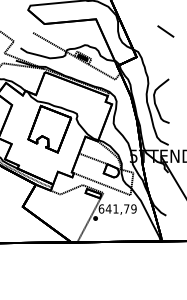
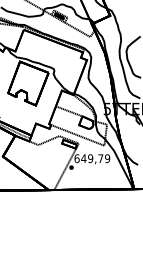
text: (115, 208) -> (90, 158), 641,79 -> 649,79

